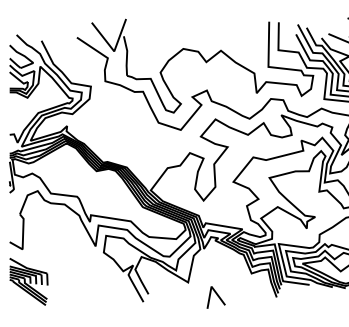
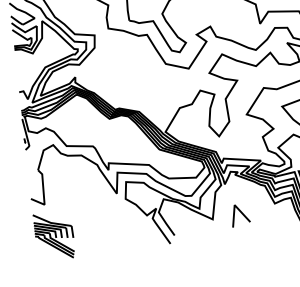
line: (216, 295) -> (240, 213), moved

